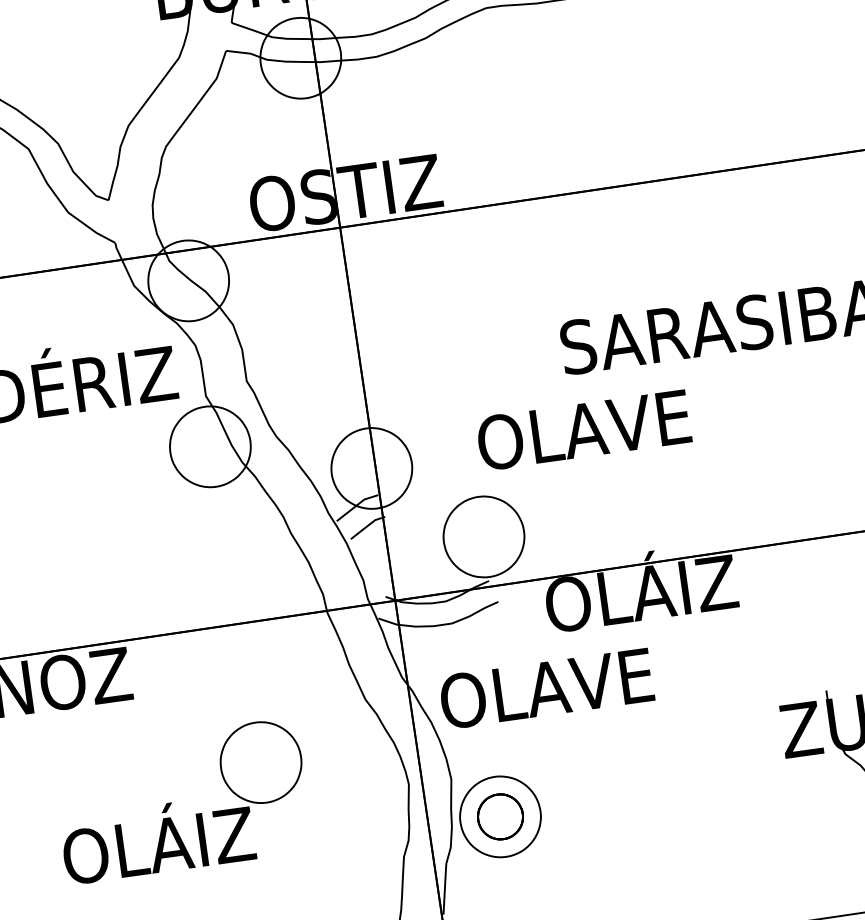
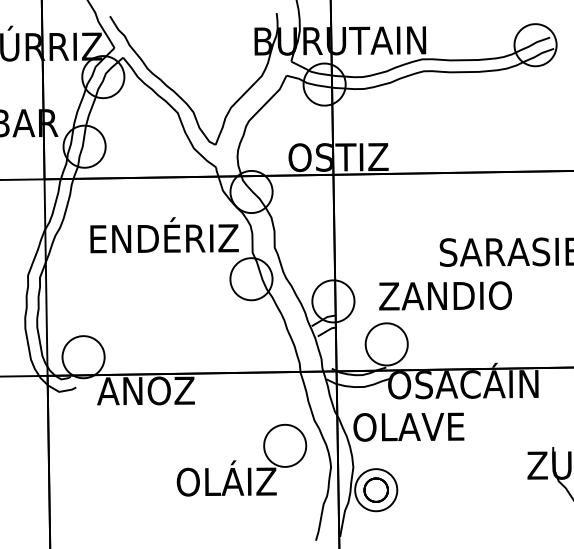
text: (583, 429) -> (445, 295), OLAVE -> ZANDIO
text: (639, 586) -> (463, 380), OLÁIZ -> OSACÁIN
part: (181, 799) -> (241, 459), moved

